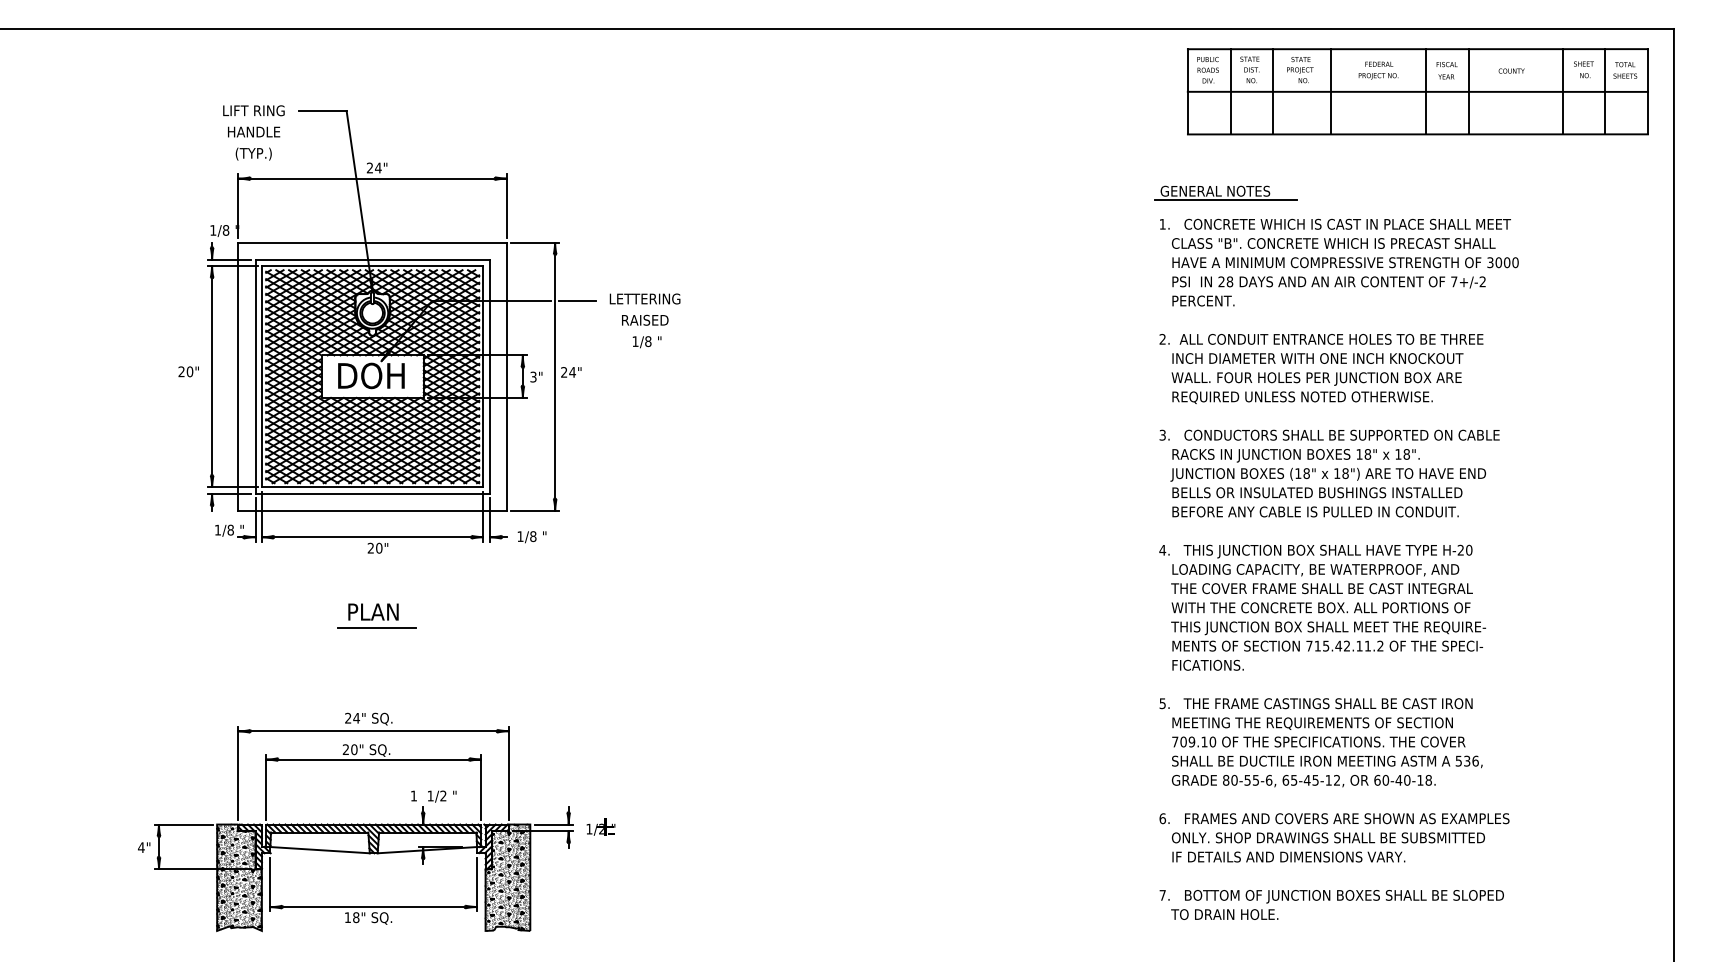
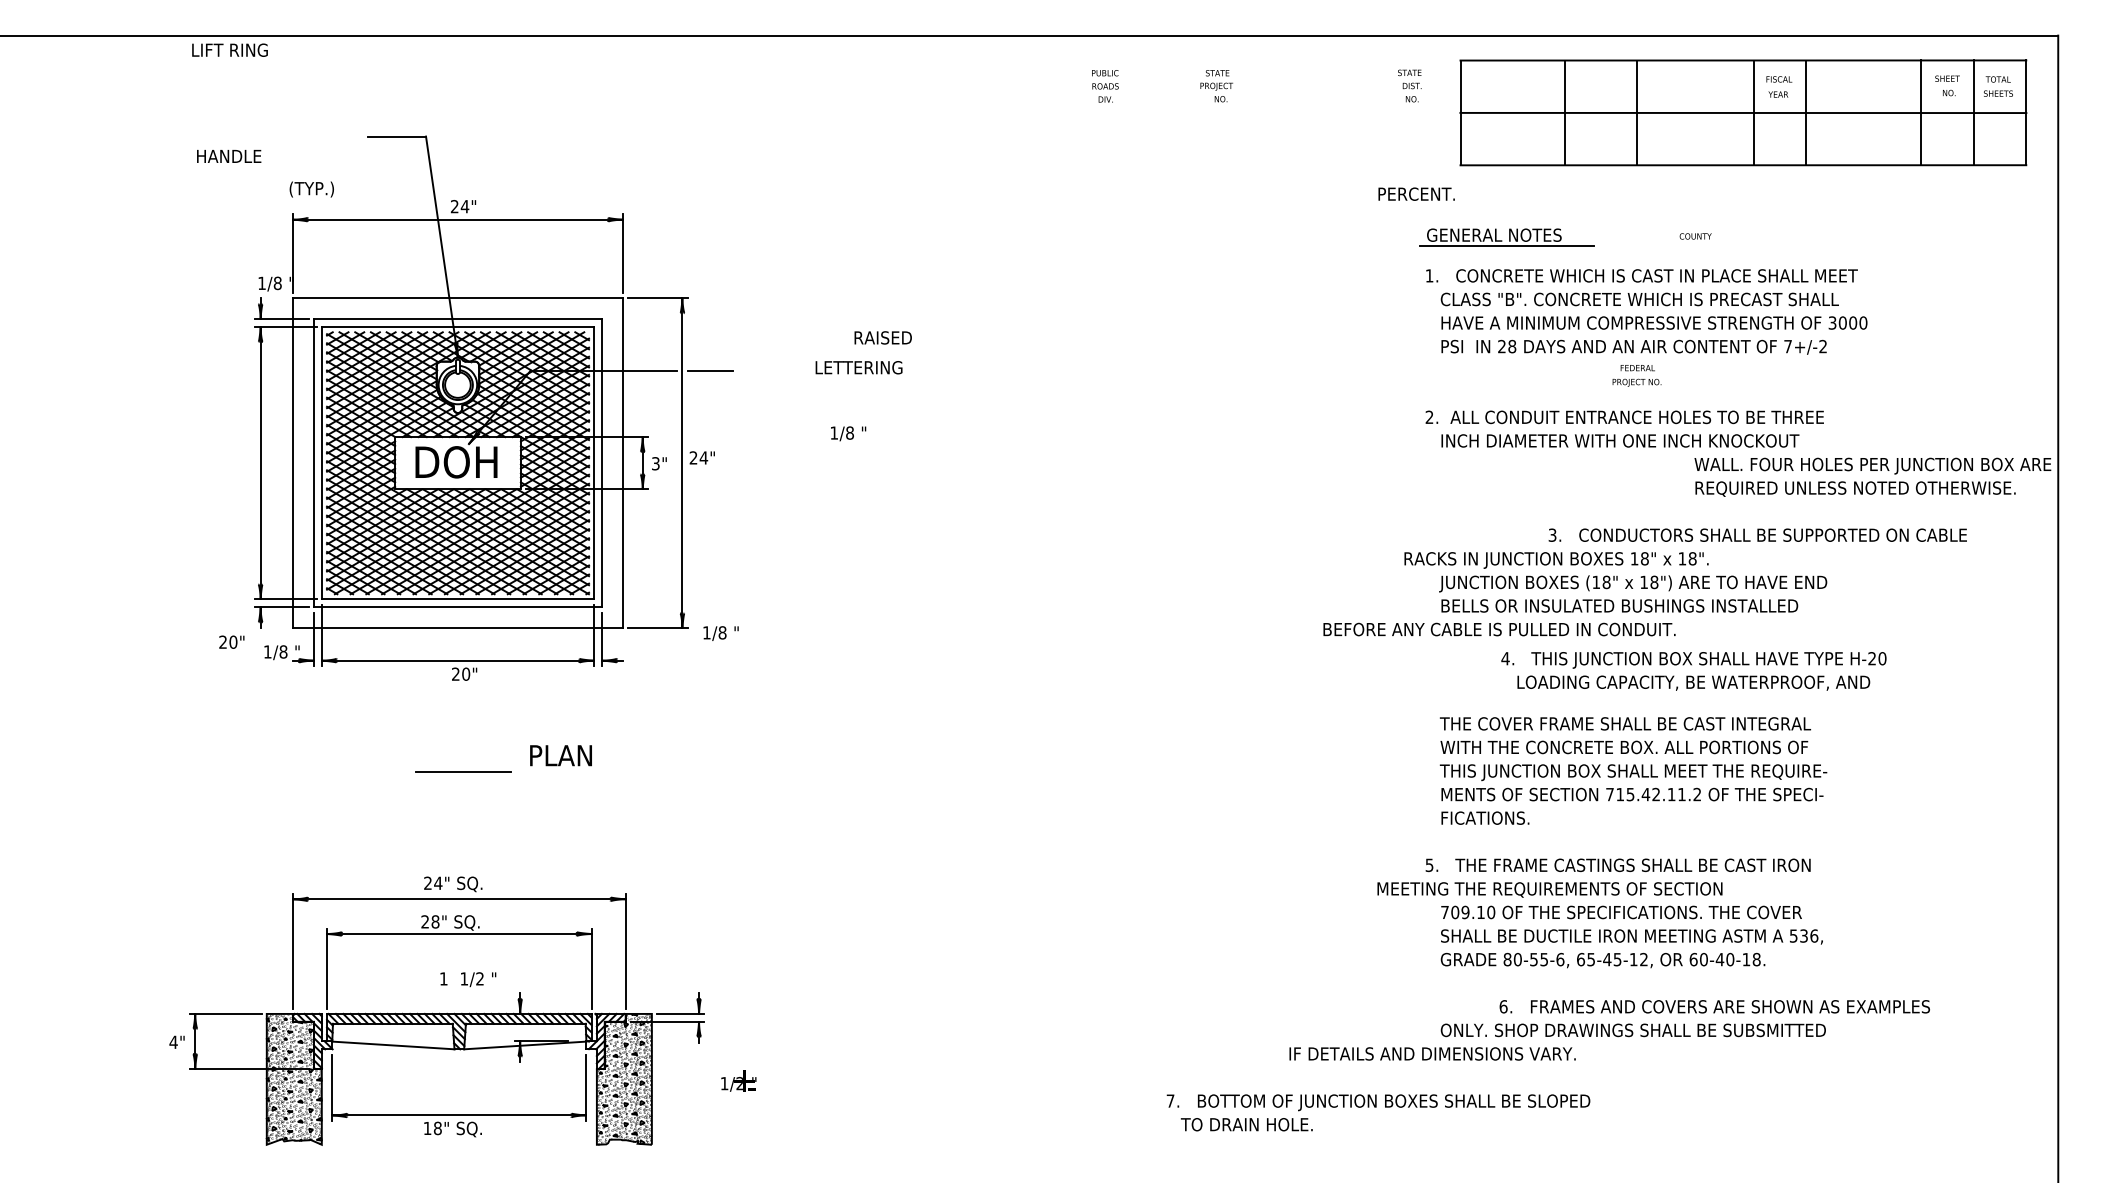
text: (1249, 69) -> (1409, 85), moved
text: (1208, 70) -> (1105, 86), moved
text: (1300, 70) -> (1216, 86), moved
text: (1378, 70) -> (1636, 375), moved
text: (1511, 71) -> (1695, 236), moved
line: (1230, 91) -> (1512, 112), removed
text: (253, 110) -> (229, 49), moved
text: (254, 132) -> (229, 156), moved
text: (644, 298) -> (858, 367), moved
text: (1203, 300) -> (1416, 193), moved
text: (644, 319) -> (882, 337), moved
text: (647, 341) -> (848, 433), moved
text: (188, 371) -> (231, 641), moved
text: (1316, 387) -> (1872, 476), moved
text: (1329, 434) -> (1757, 534), moved
text: (1296, 455) -> (1556, 560), moved
text: (1315, 511) -> (1499, 629), moved
text: (531, 537) -> (720, 633), moved
text: (1315, 560) -> (1693, 671), moved
text: (373, 611) -> (560, 755), moved
text: (1312, 723) -> (1549, 889), moved
text: (354, 749) -> (435, 921), 20" -> 28"
text: (434, 796) -> (468, 979), moved
text: (1334, 818) -> (1714, 1006), moved
text: (600, 826) -> (738, 1080), moved
text: (1288, 856) -> (1432, 1053), moved
text: (1331, 904) -> (1378, 1112), moved

